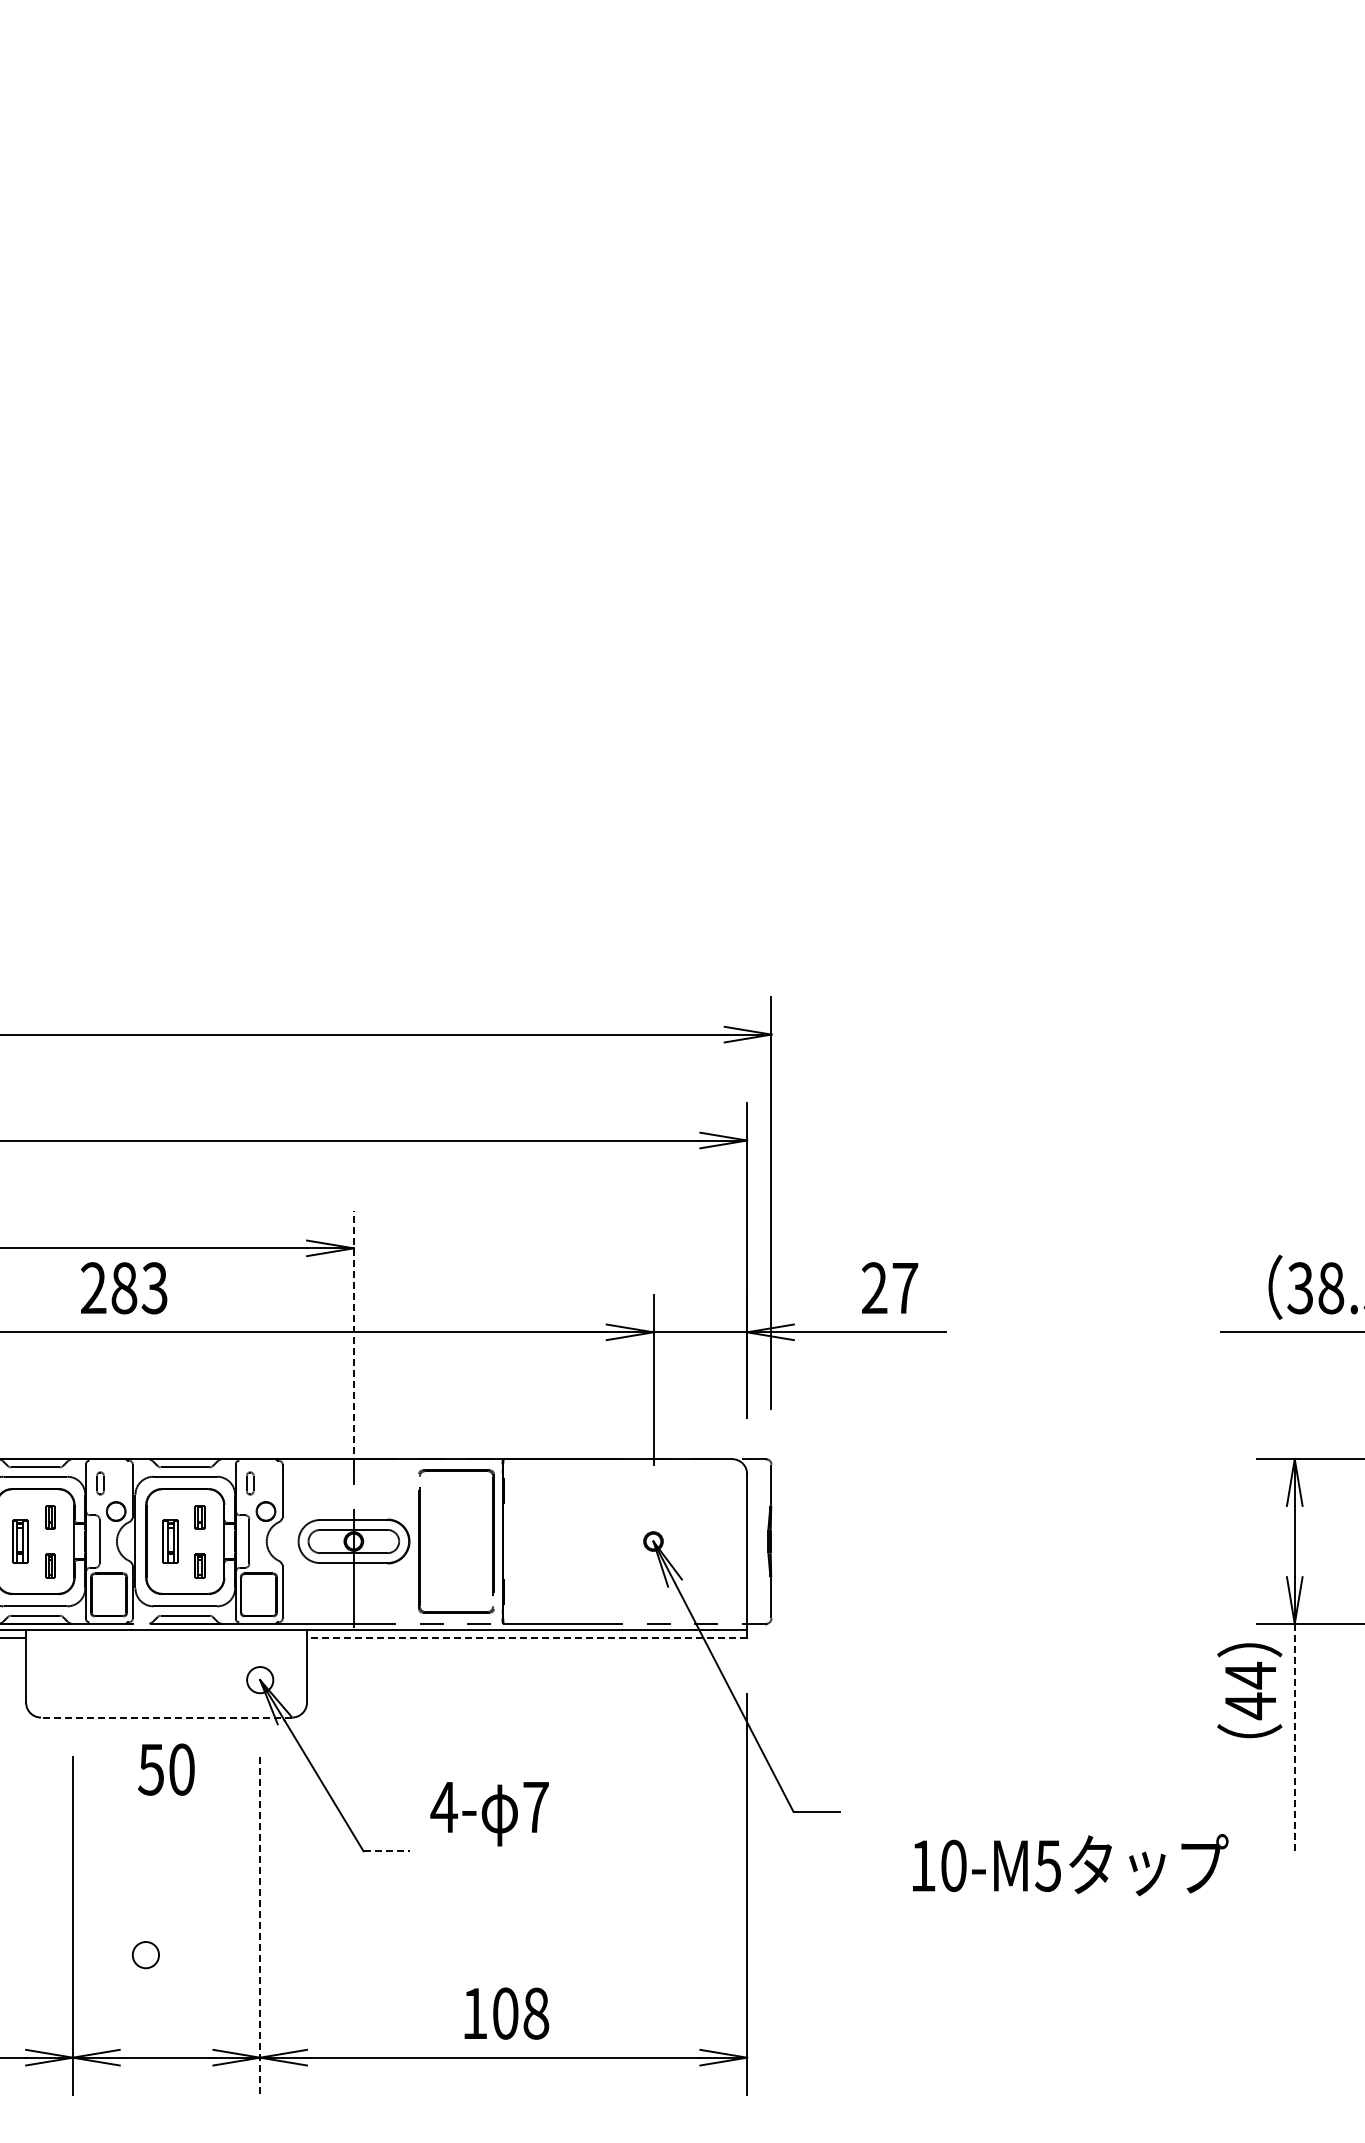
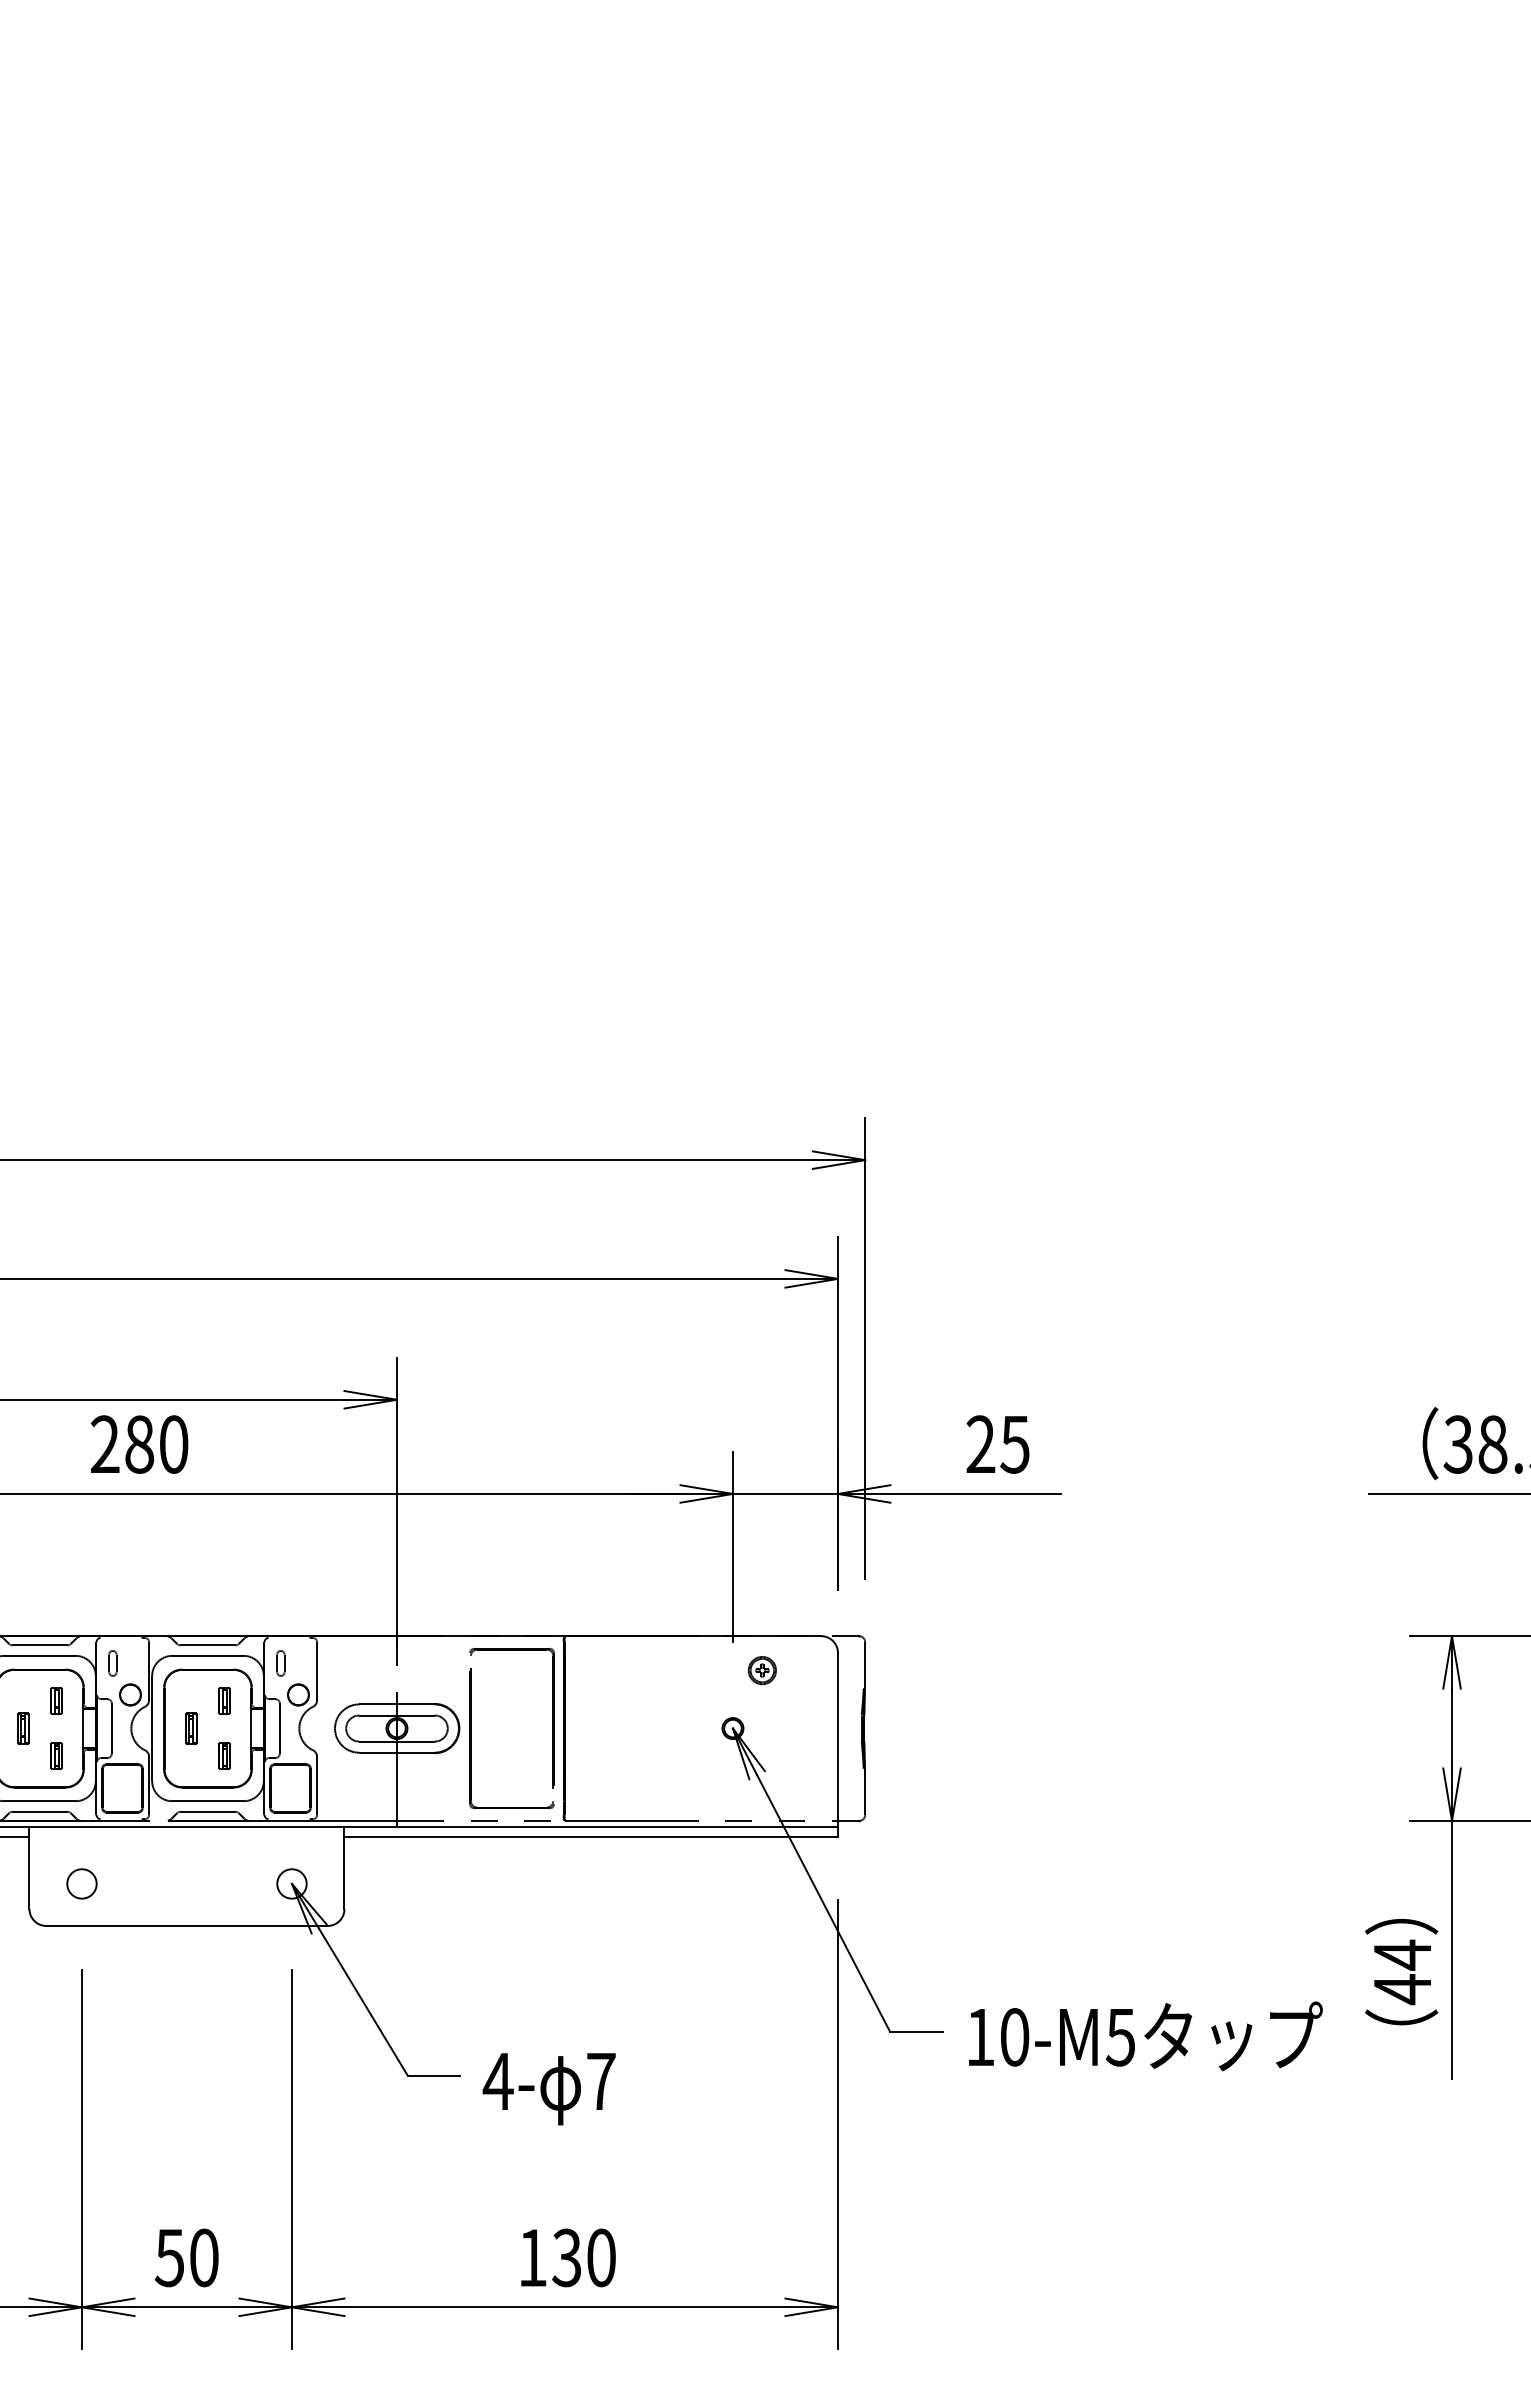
text: (154, 1288) -> (173, 1444), 283 -> 280
text: (904, 1288) -> (1014, 1444), 27 -> 25
line: (353, 1337) -> (396, 1499), dashed -> solid
part: (679, 1489) -> (762, 1670), added
part: (20, 1541) -> (23, 1728), size x0.62
part: (169, 1541) -> (190, 1728), size x0.62
line: (526, 1638) -> (590, 1837), dashed -> solid
text: (1249, 1690) -> (1401, 1971), moved
line: (166, 1717) -> (186, 1925), dashed -> solid
line: (1294, 1738) -> (1451, 1949), dashed -> solid
text: (166, 1769) -> (186, 2257), moved
text: (489, 1814) -> (549, 2089), moved
line: (387, 1851) -> (434, 2076), dashed -> solid
text: (1070, 1865) -> (1145, 2036), moved
line: (260, 1926) -> (292, 2160), dashed -> solid
circle: (145, 1955) -> (81, 1884), moved
text: (520, 2013) -> (583, 2257), 108 -> 130

